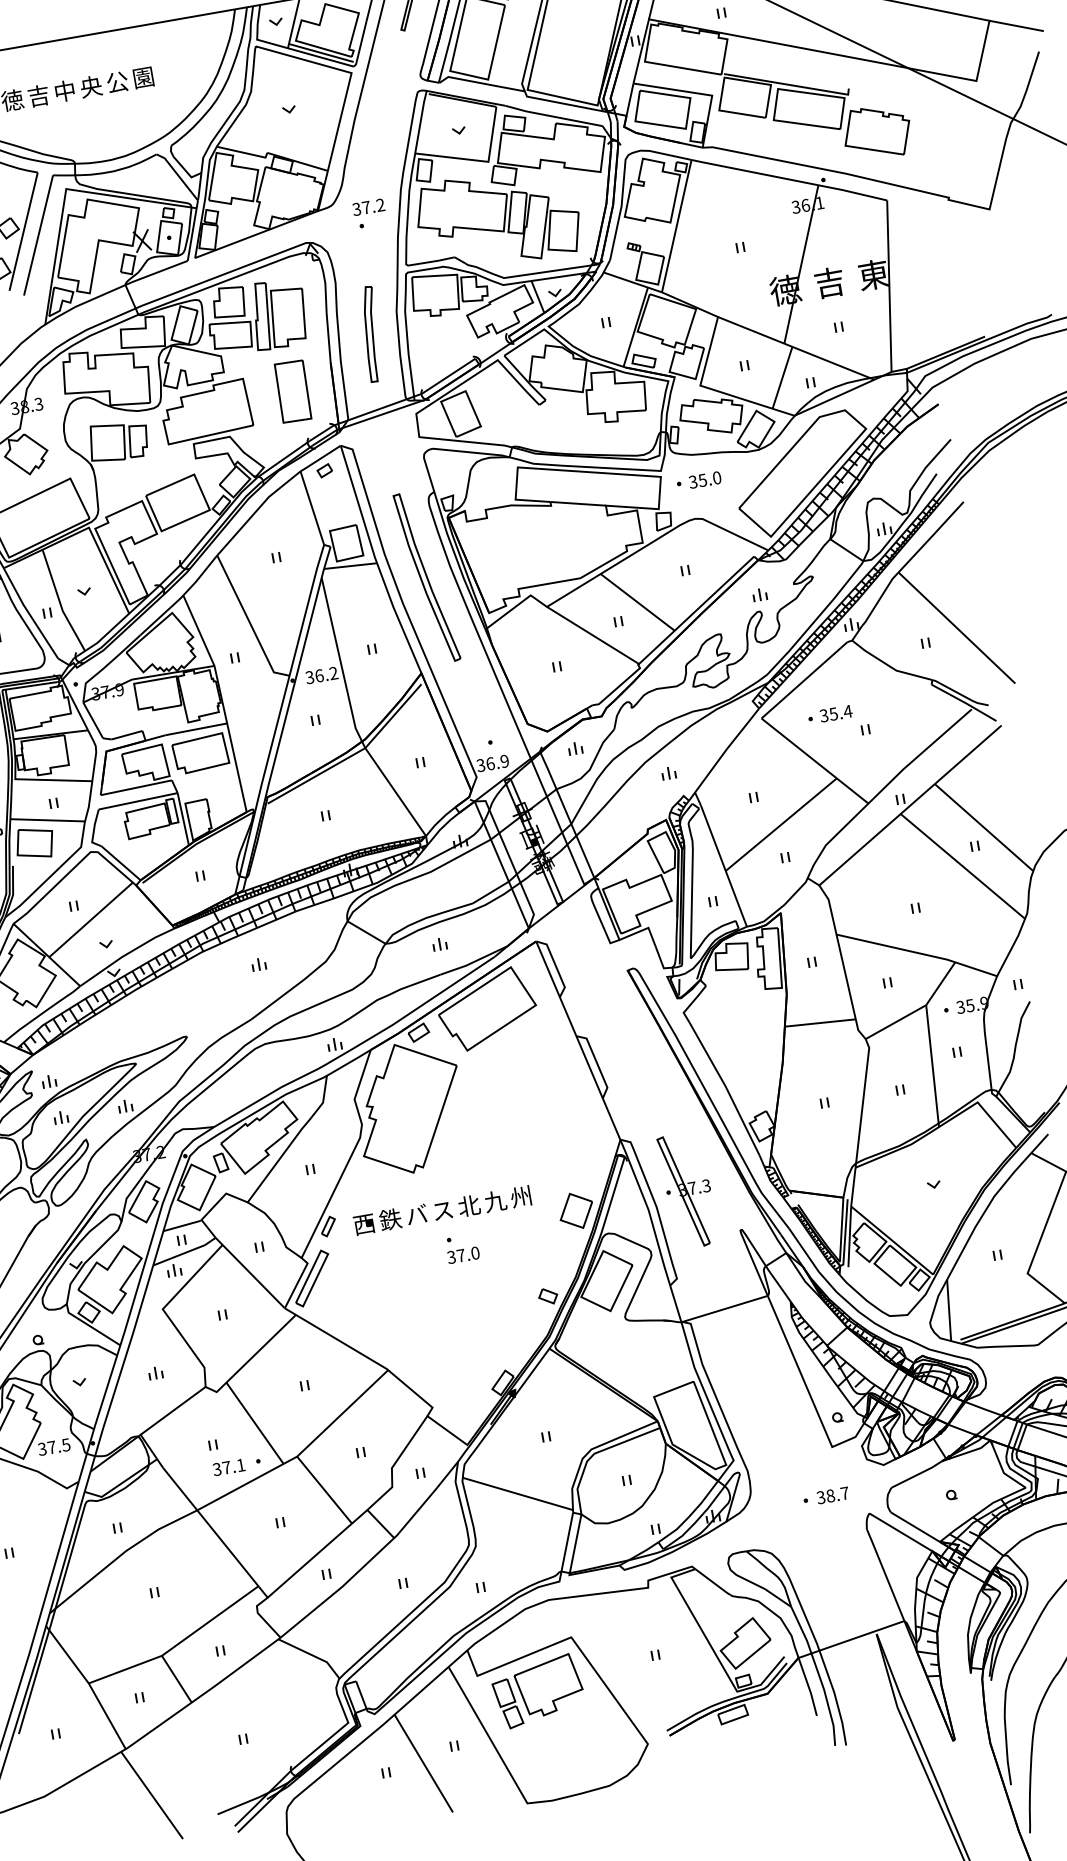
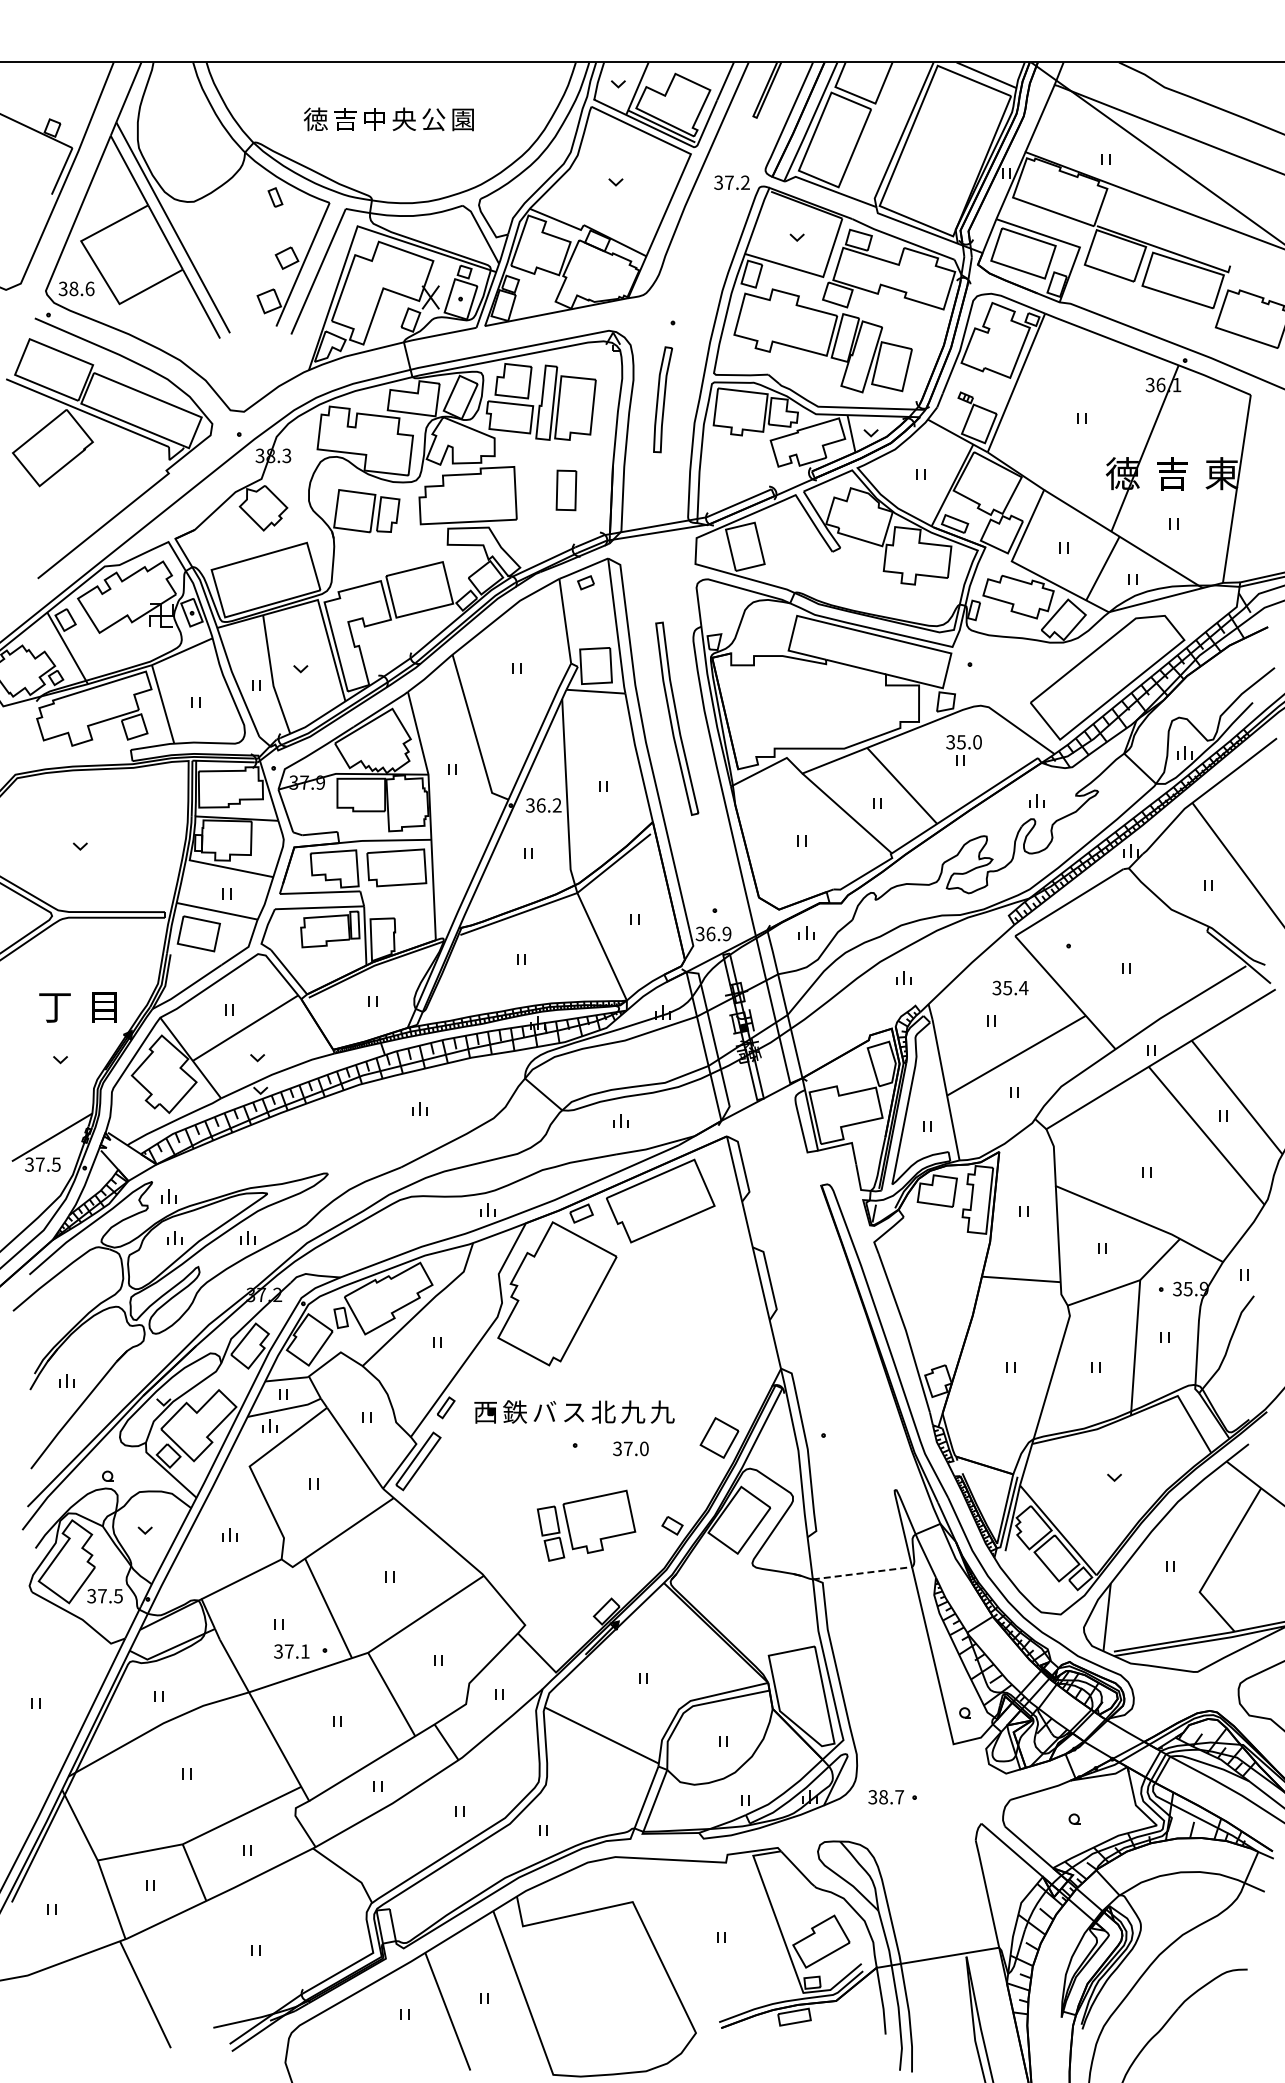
text: (368, 207) -> (731, 182), moved
part: (371, 333) -> (663, 399), moved
part: (293, 391) -> (566, 490), size x0.6
text: (704, 480) -> (963, 742), moved
text: (836, 713) -> (1010, 987), moved
part: (688, 1190) -> (845, 1437), removed
text: (521, 1196) -> (662, 1411), 州 -> 九
text: (463, 1255) -> (630, 1448), moved
line: (723, 1309) -> (861, 1573), solid -> dashed
text: (833, 1495) -> (886, 1797), moved
part: (538, 1691) -> (586, 1525), moved

